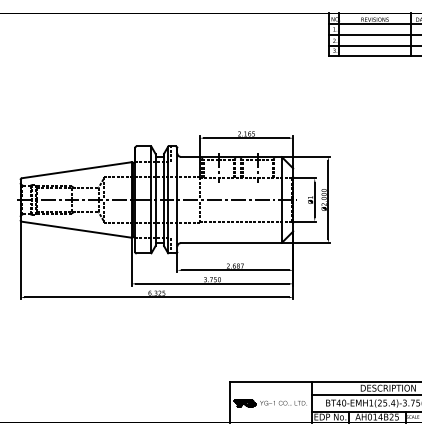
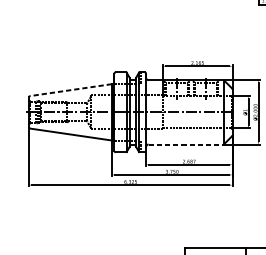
line: (76, 170) -> (70, 90), solid -> dashed
line: (231, 243) -> (186, 144), solid -> dashed

